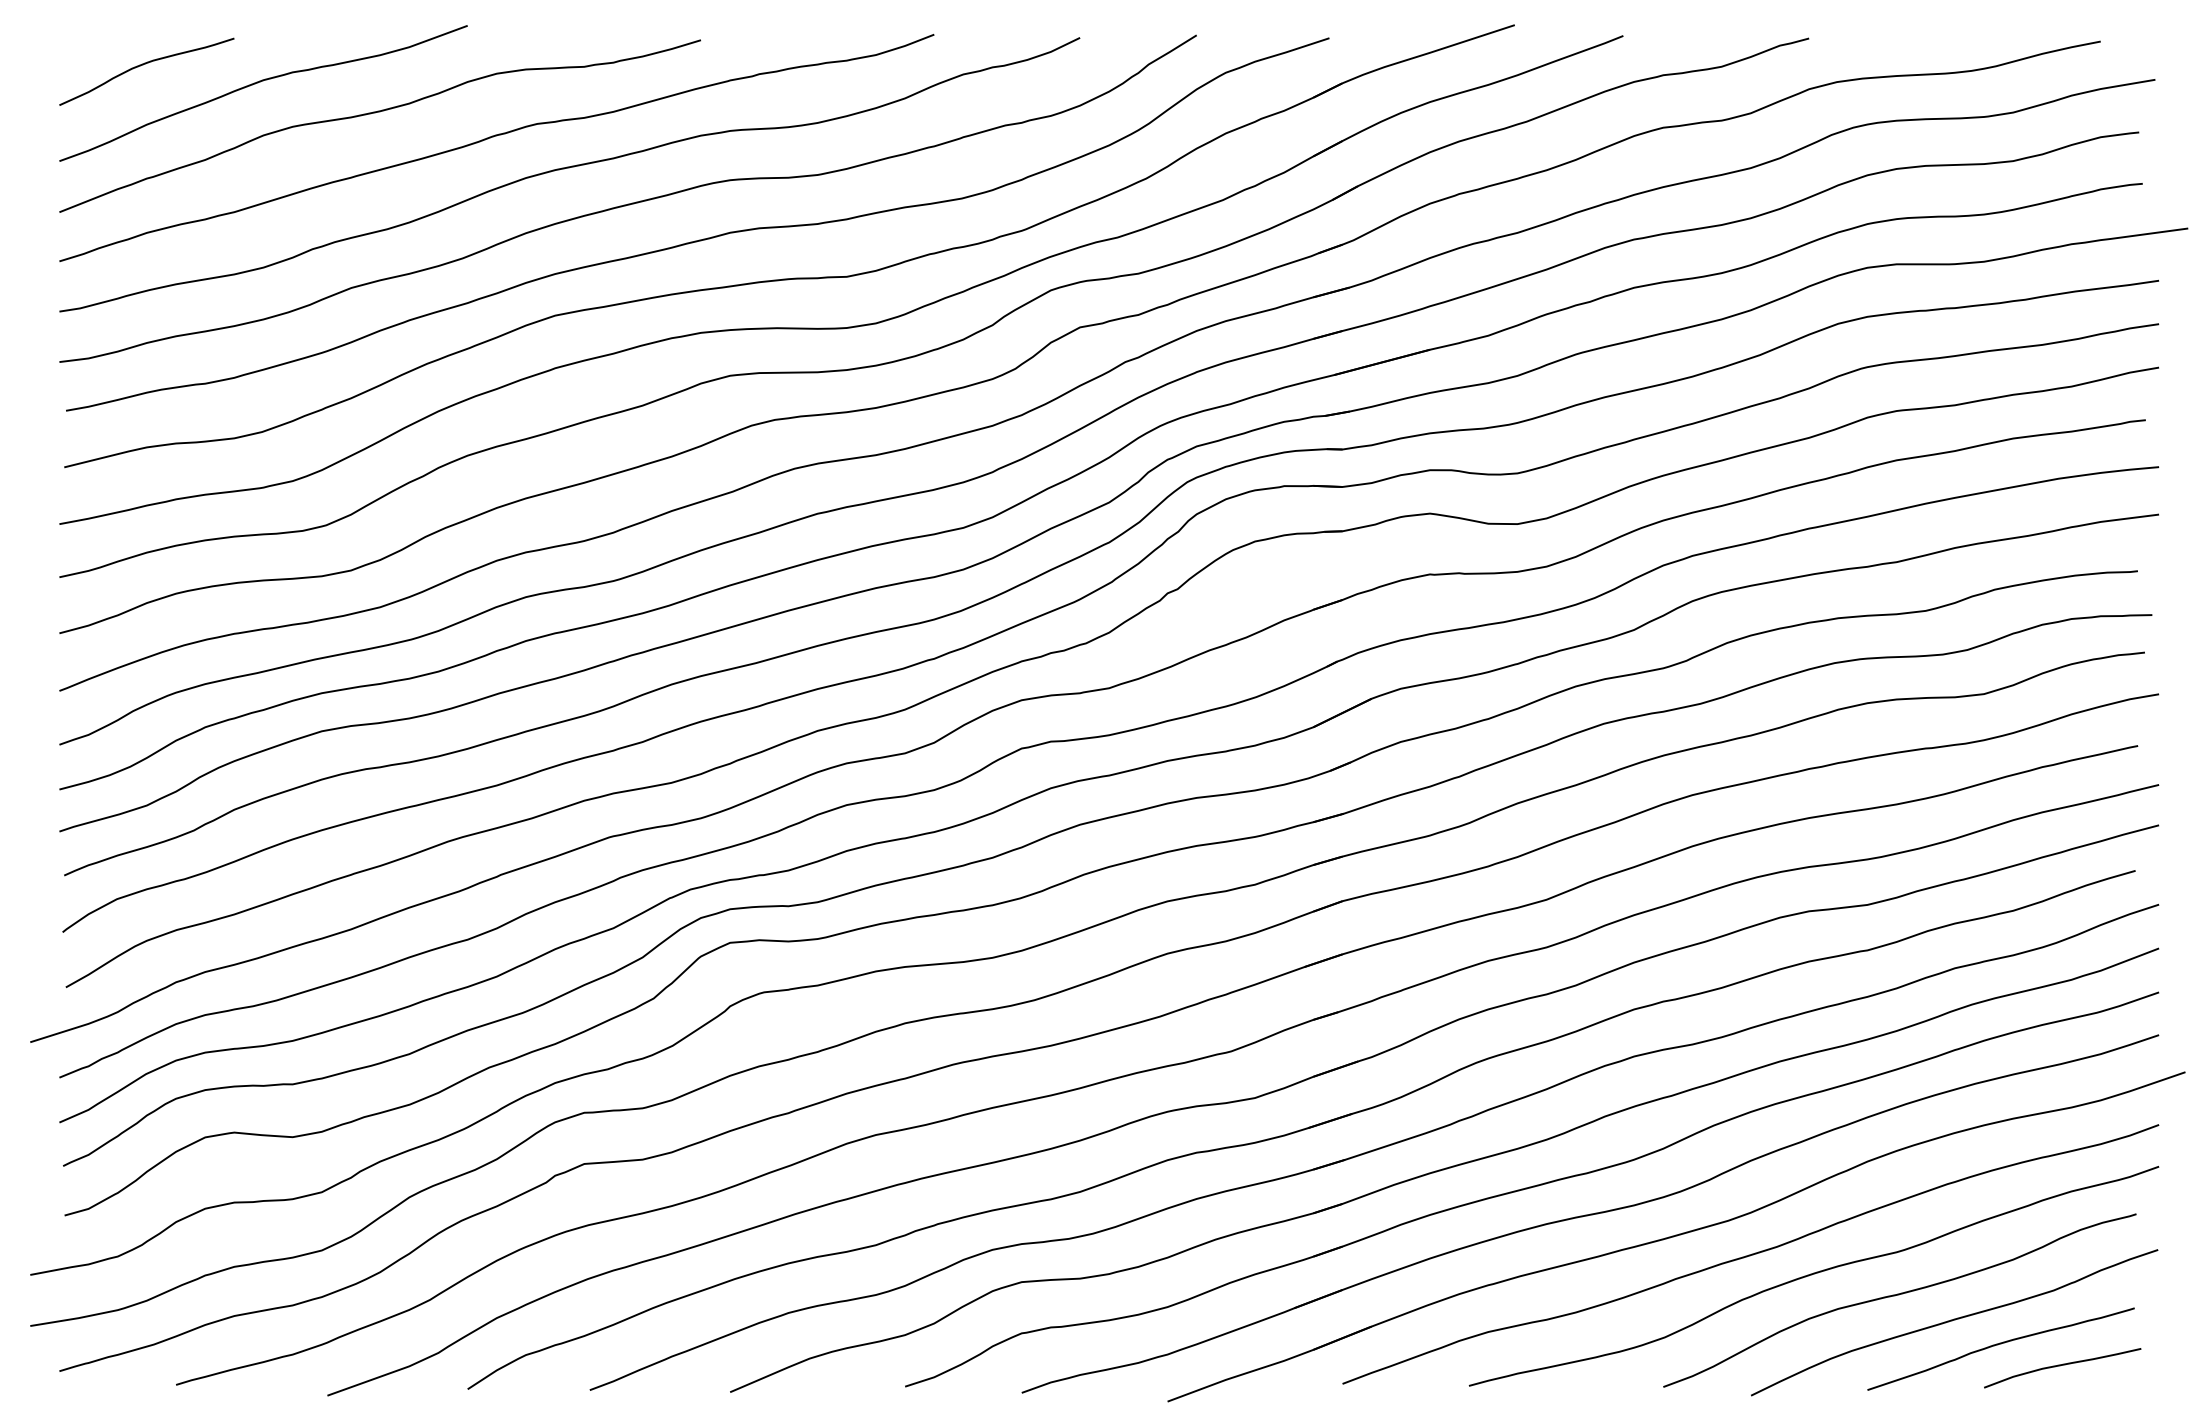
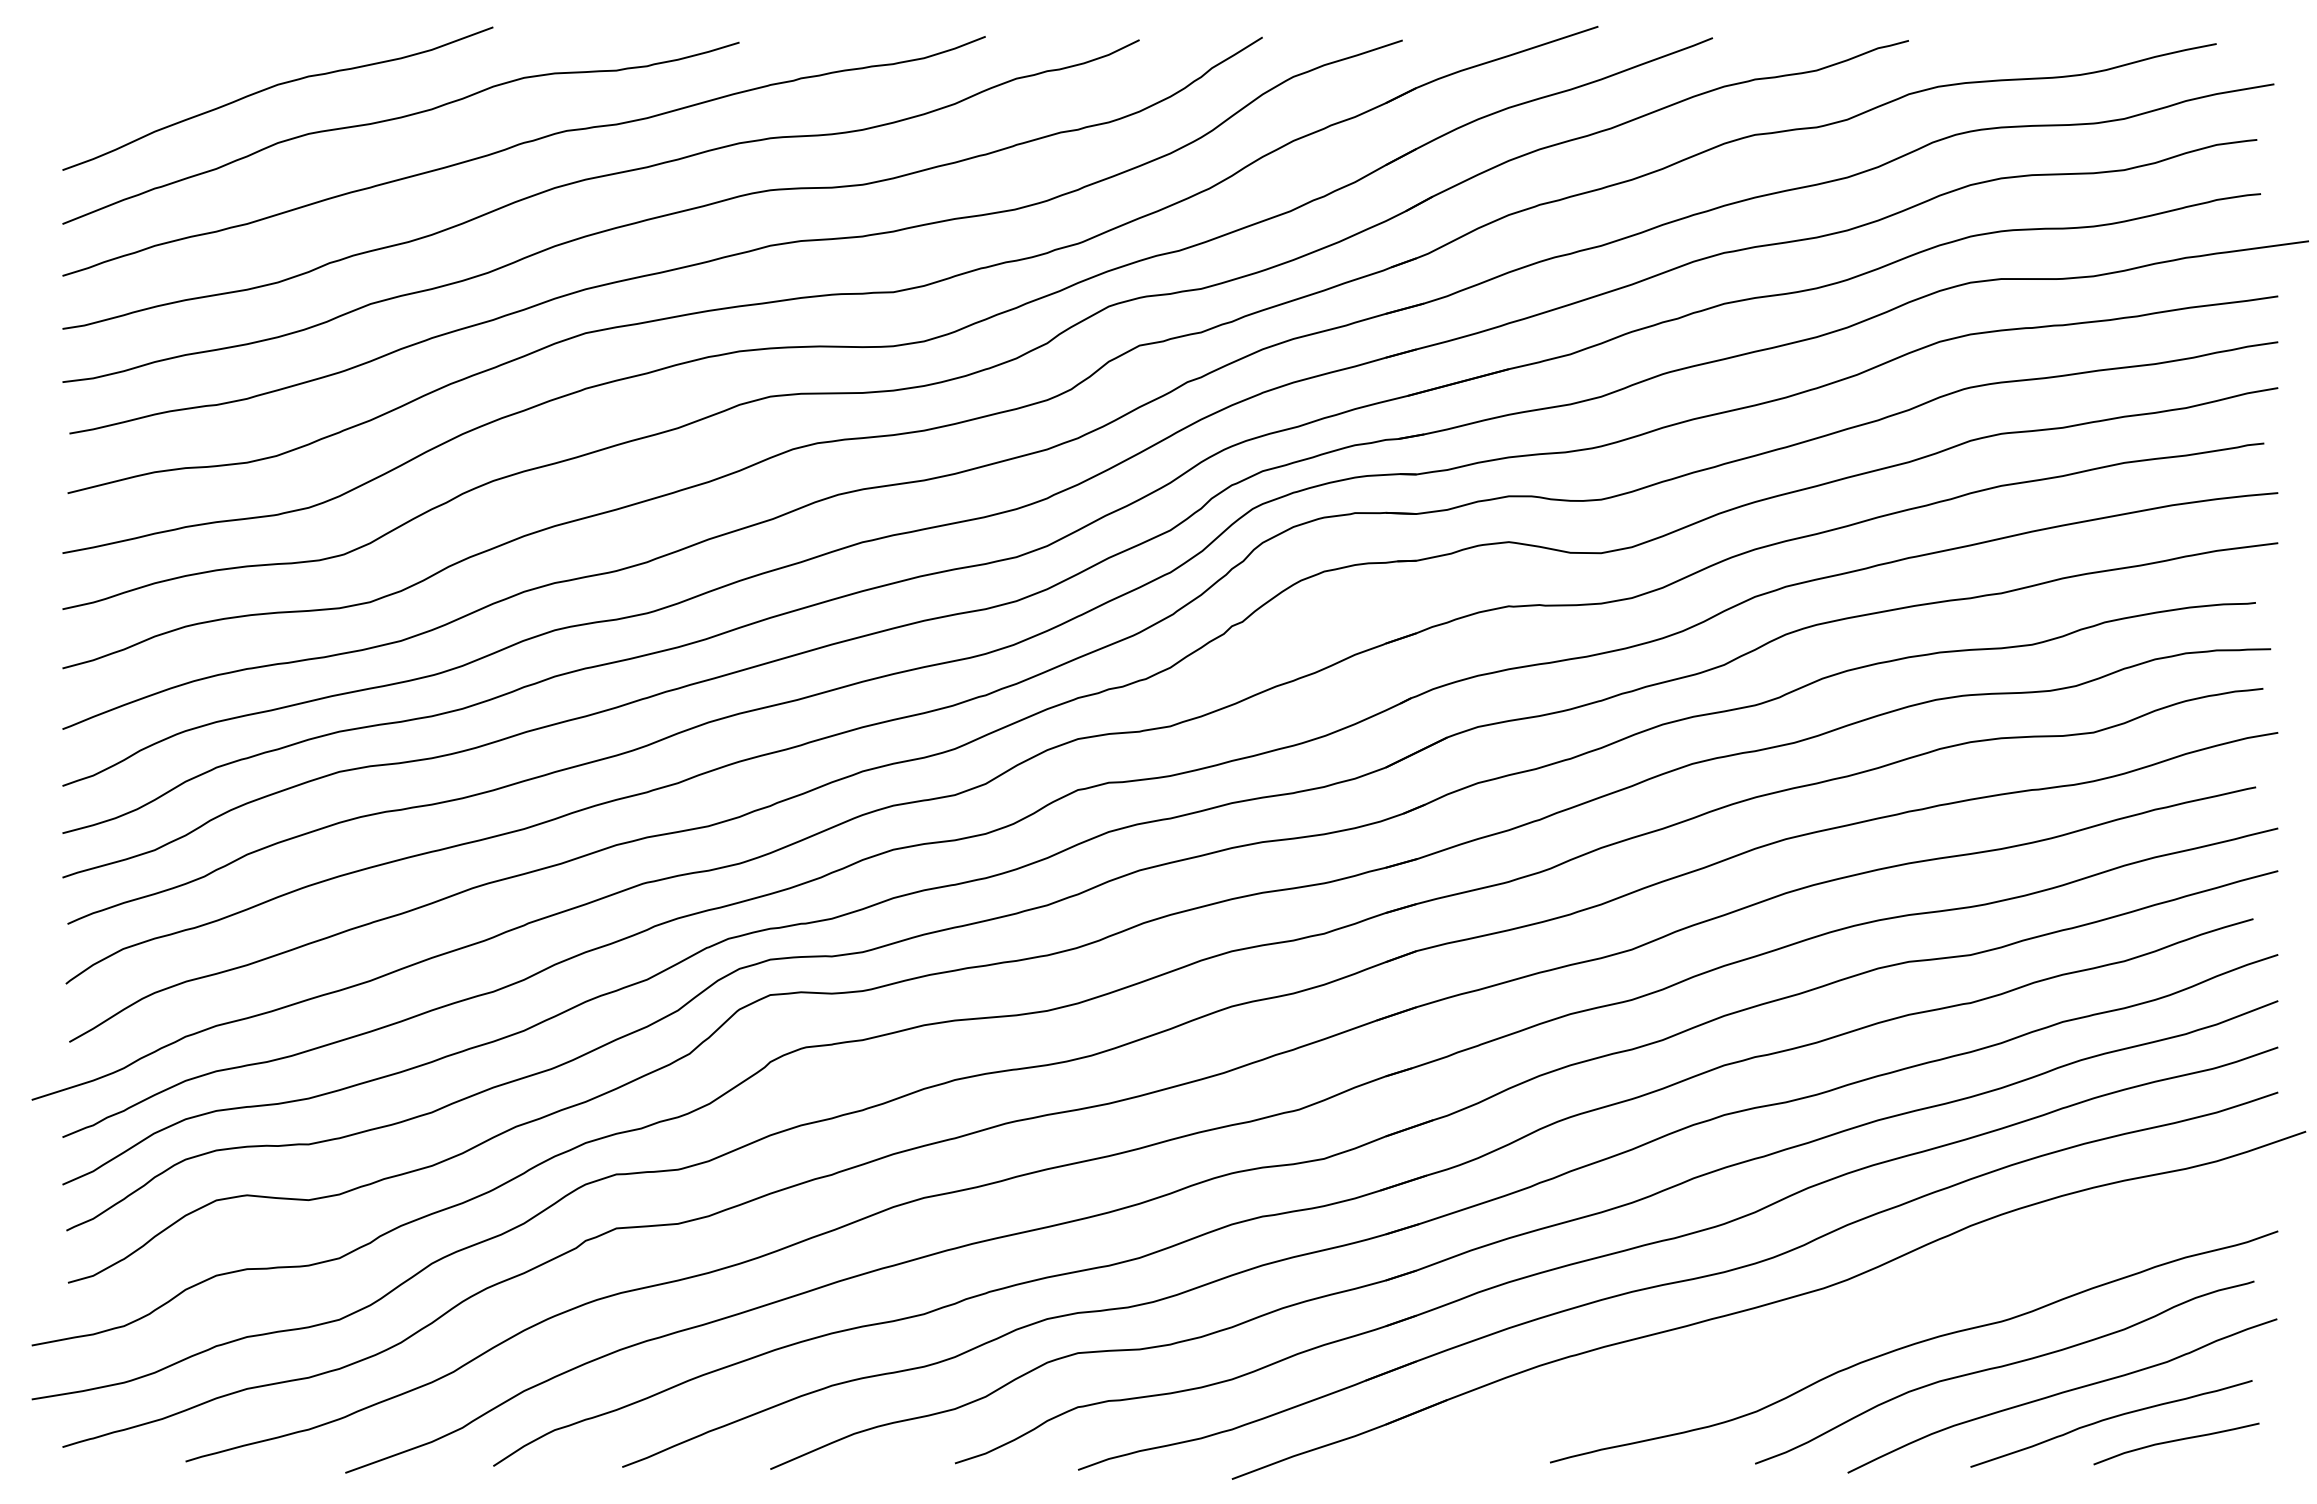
curve: (142, 65) -> (150, 69), removed
curve: (1750, 1254) -> (1847, 1323), removed

